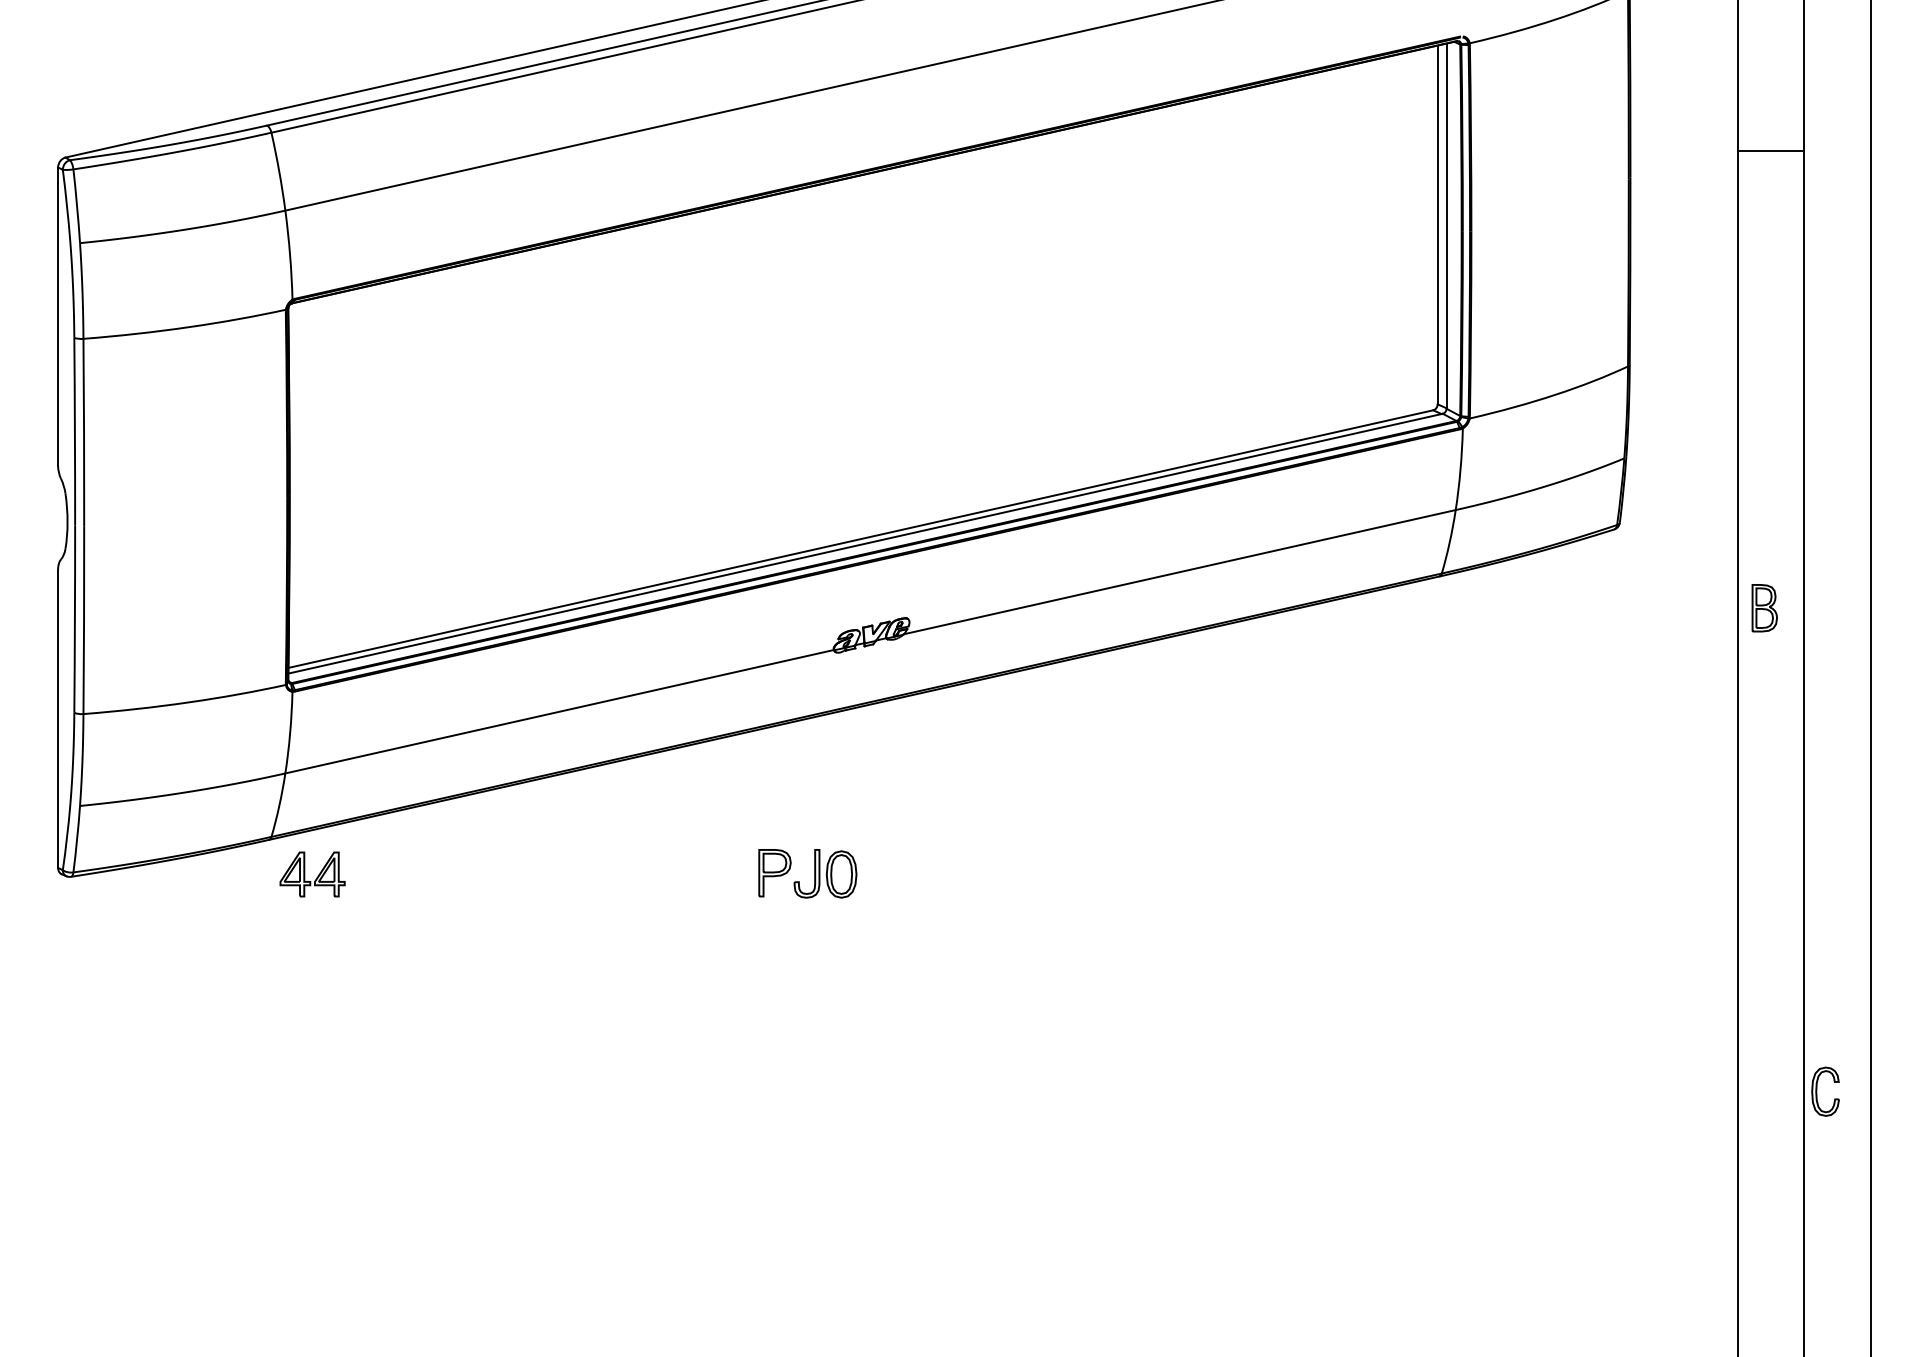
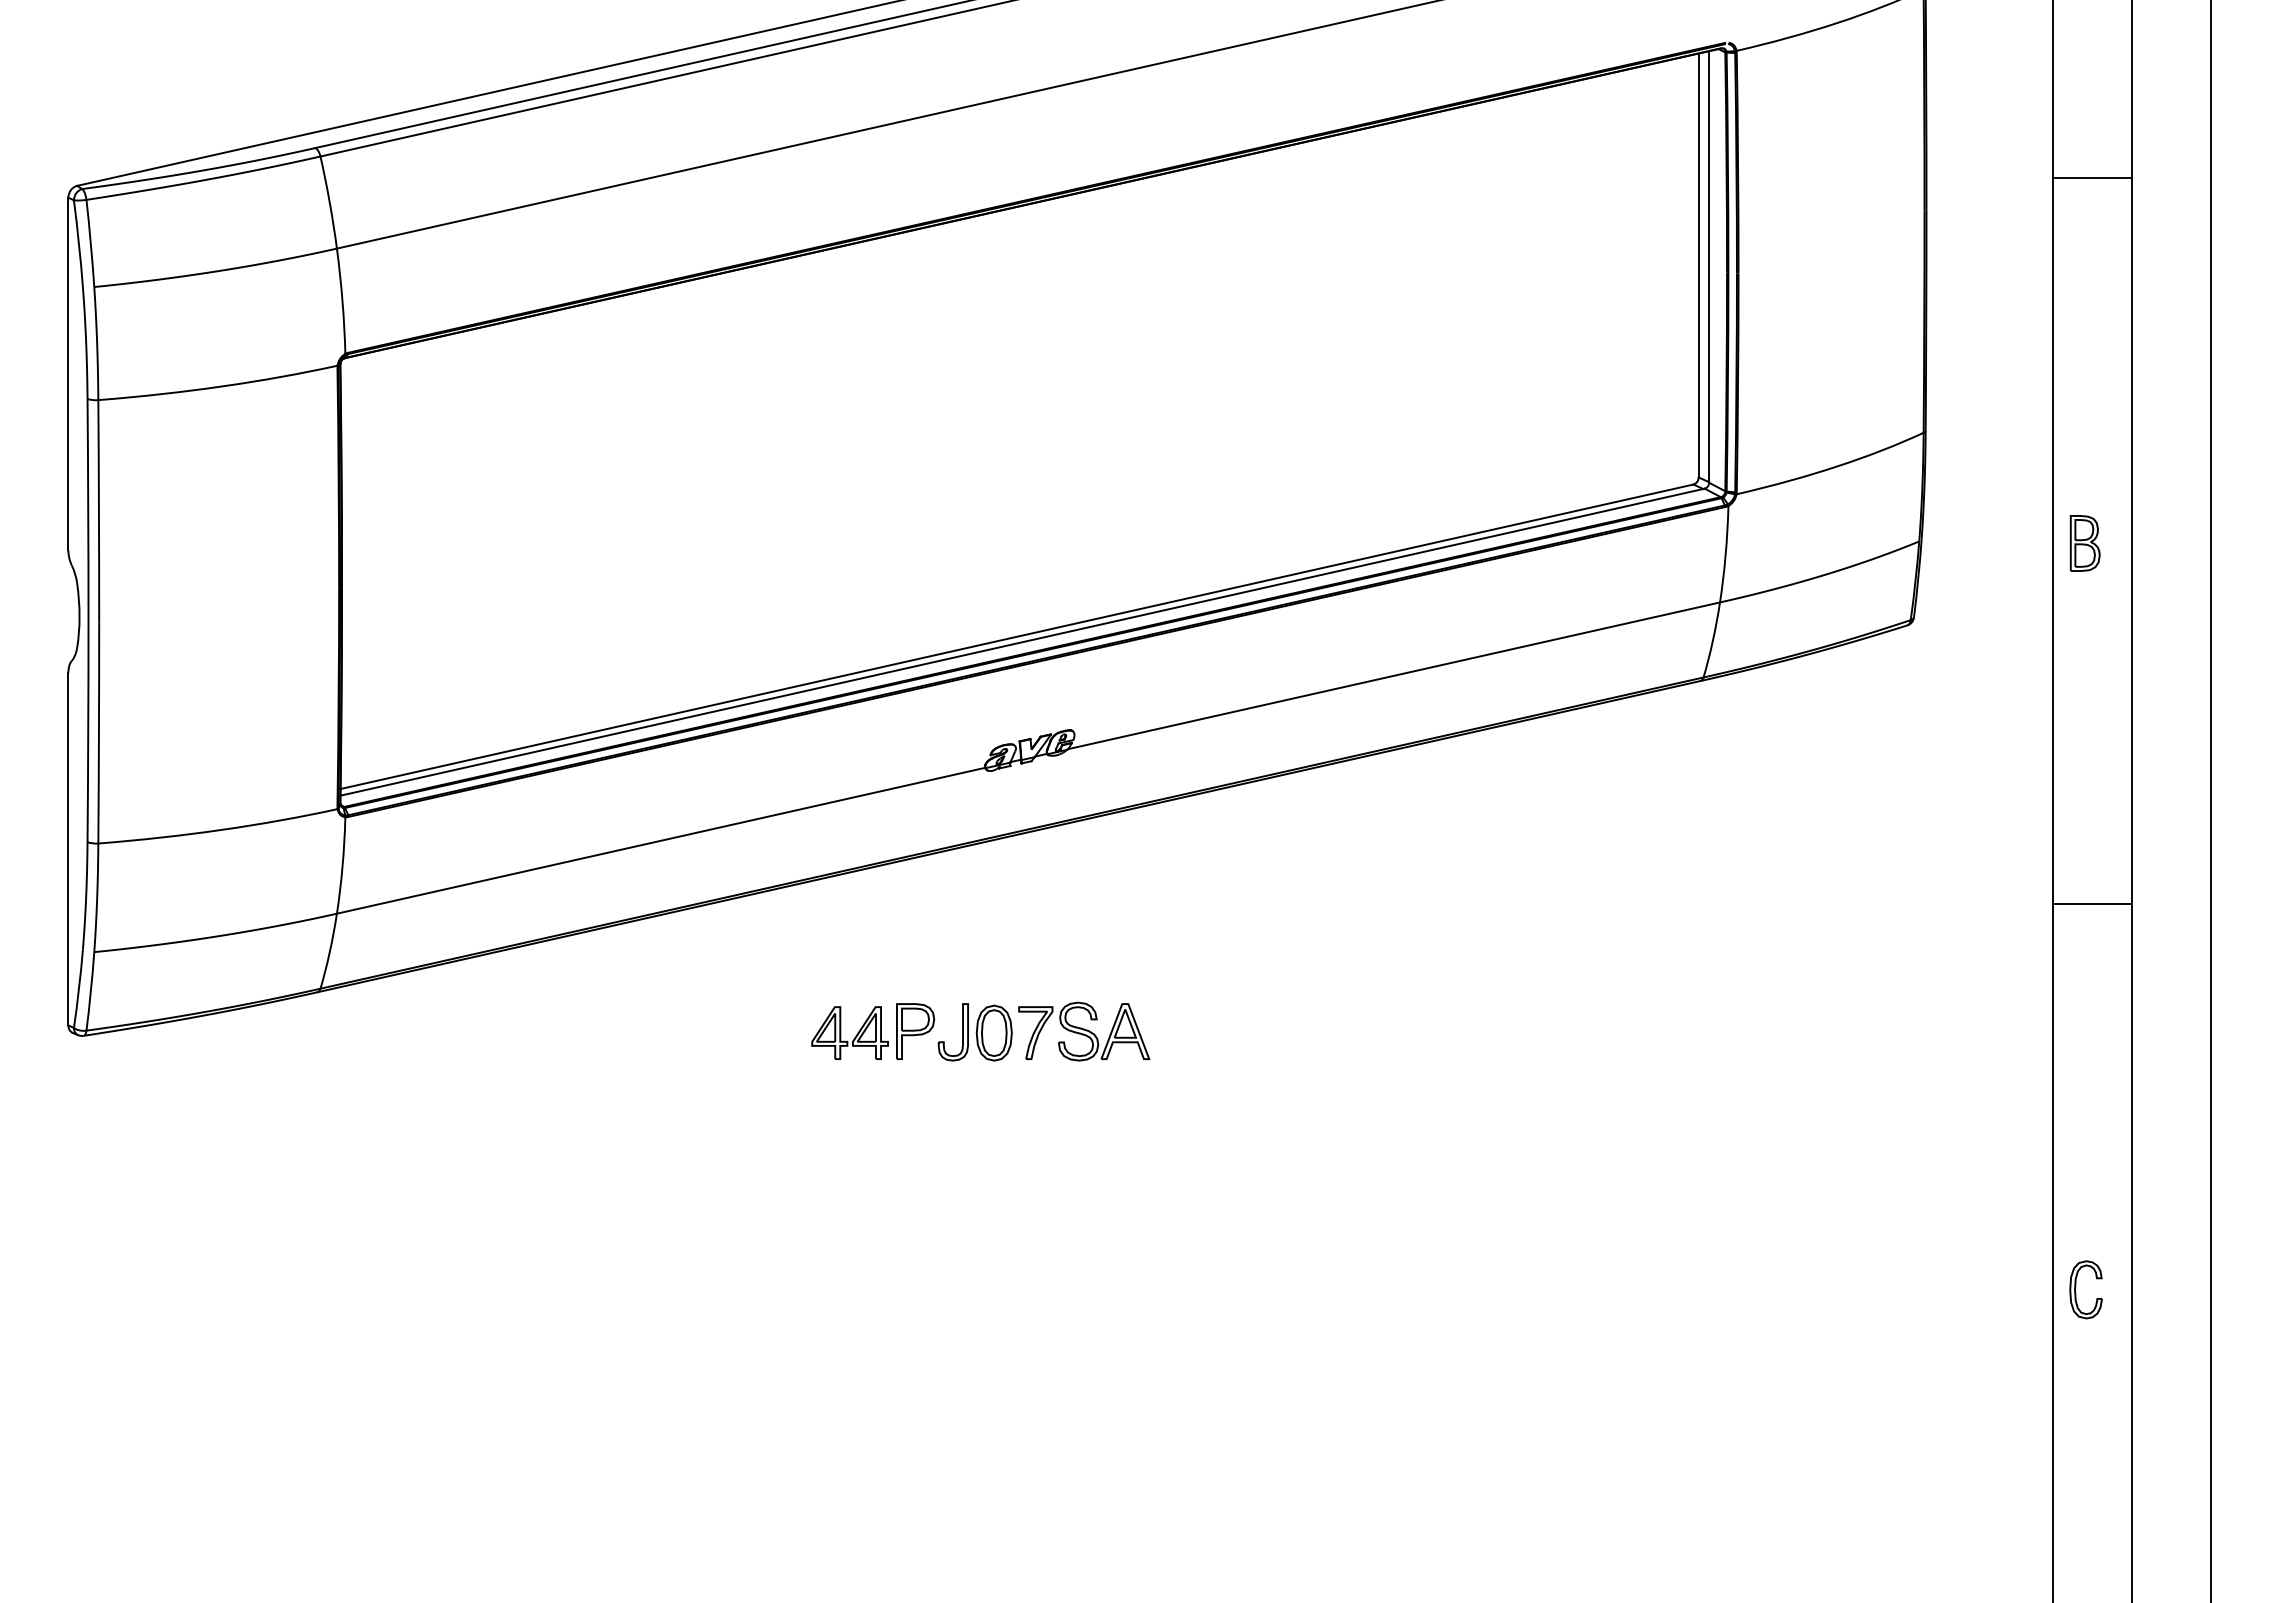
part: (1764, 608) -> (2084, 543), moved
line: (1770, 764) -> (2092, 903), added
part: (917, 873) -> (1084, 1031), added
part: (317, 876) -> (855, 1035), moved
part: (1817, 1089) -> (2076, 1287), moved

